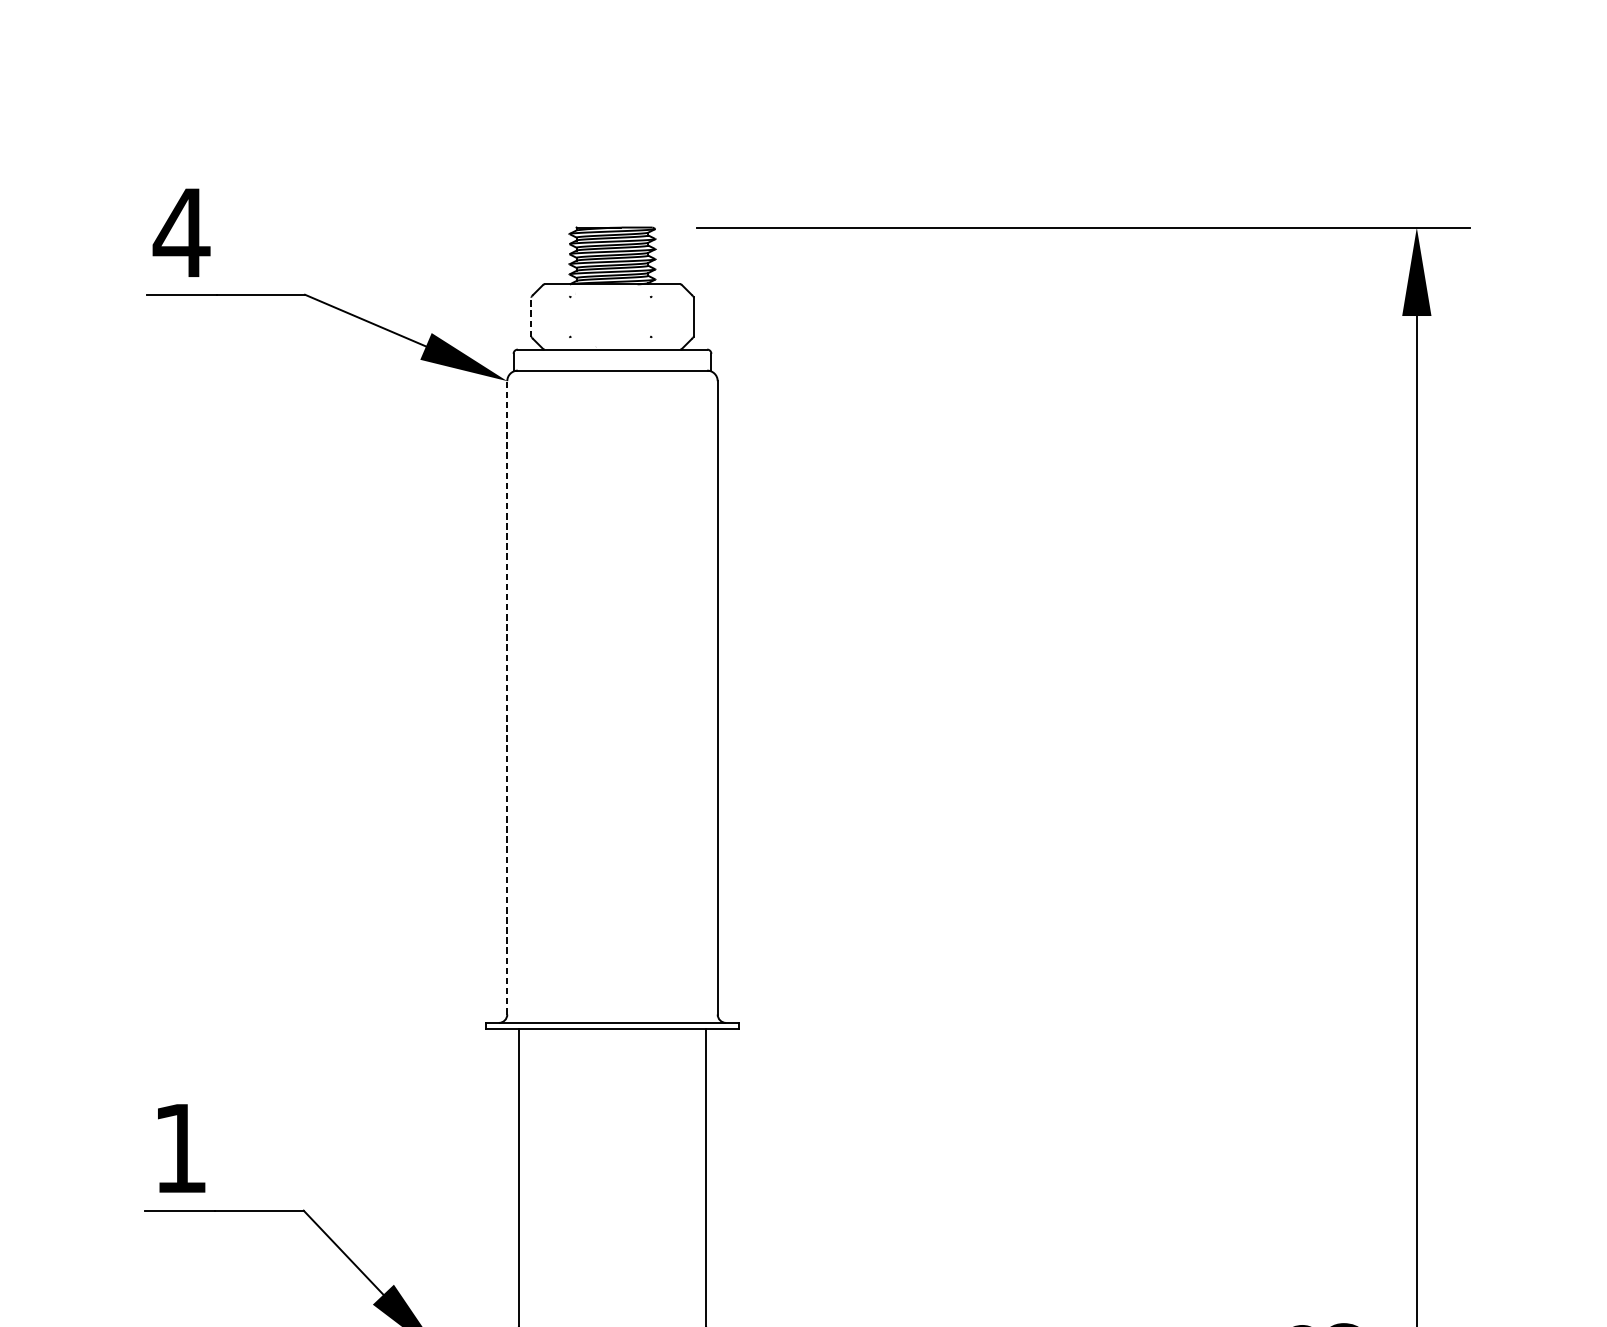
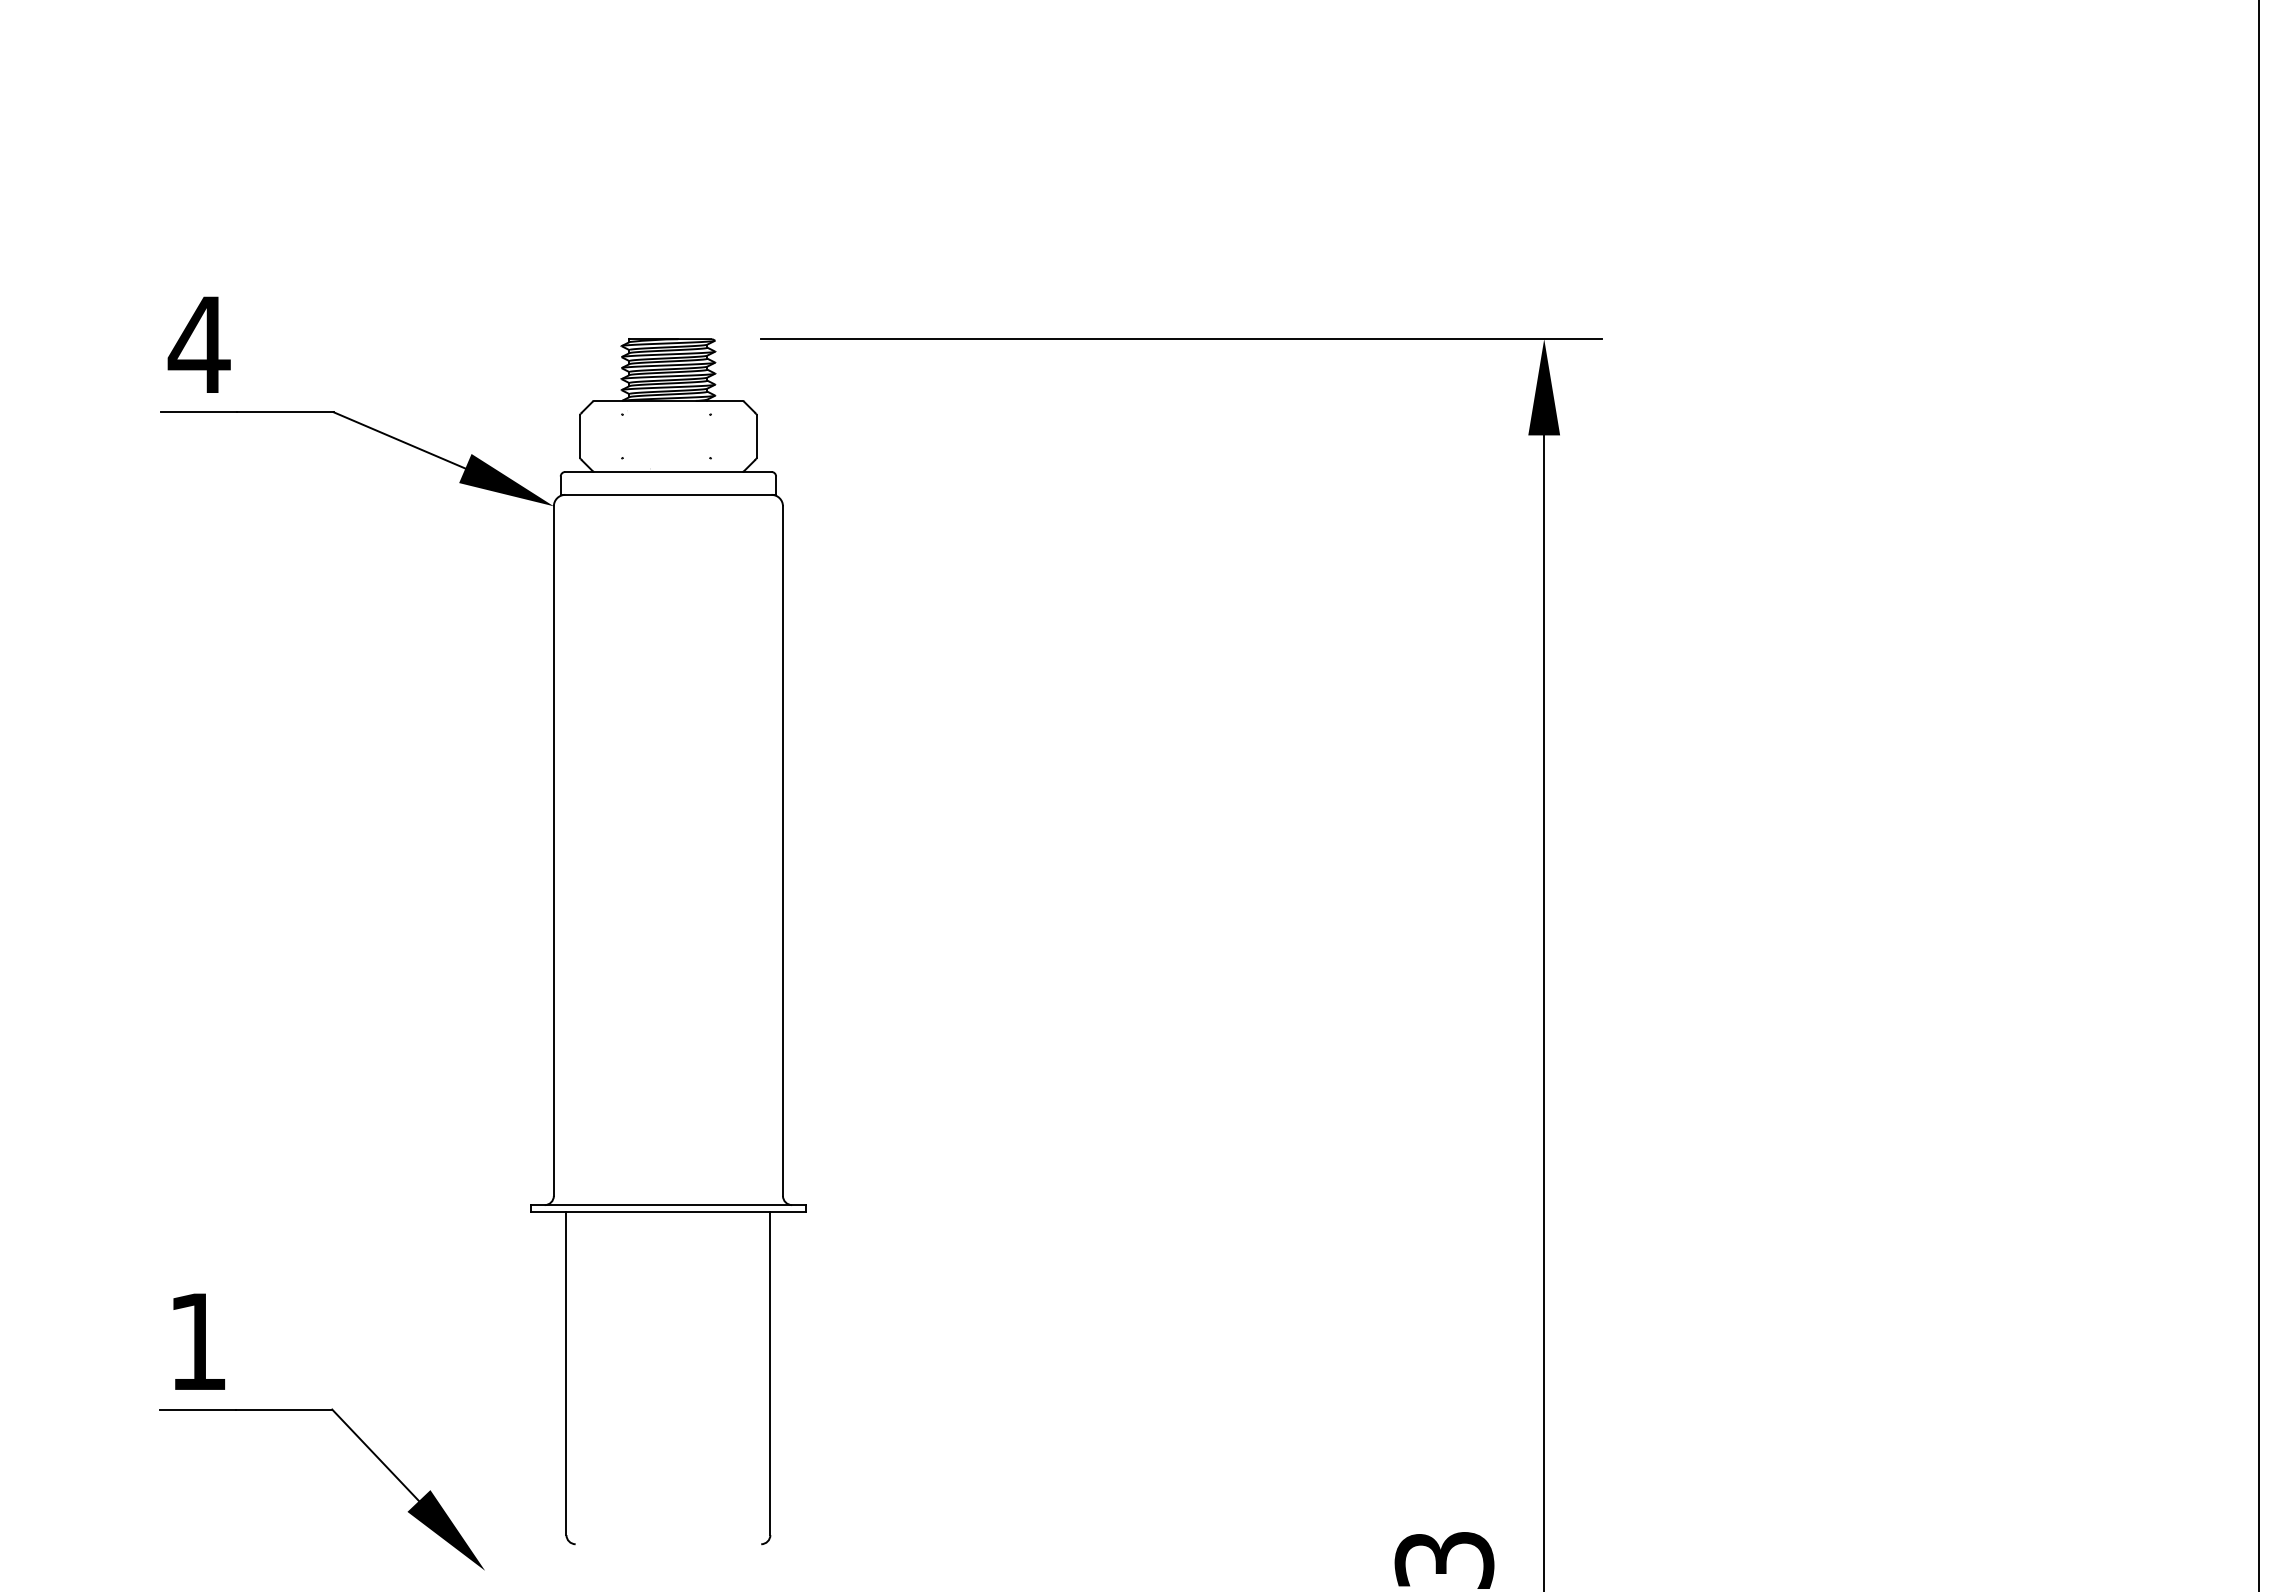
line: (531, 317) -> (580, 436), dashed -> solid
line: (506, 698) -> (553, 851), dashed -> solid

